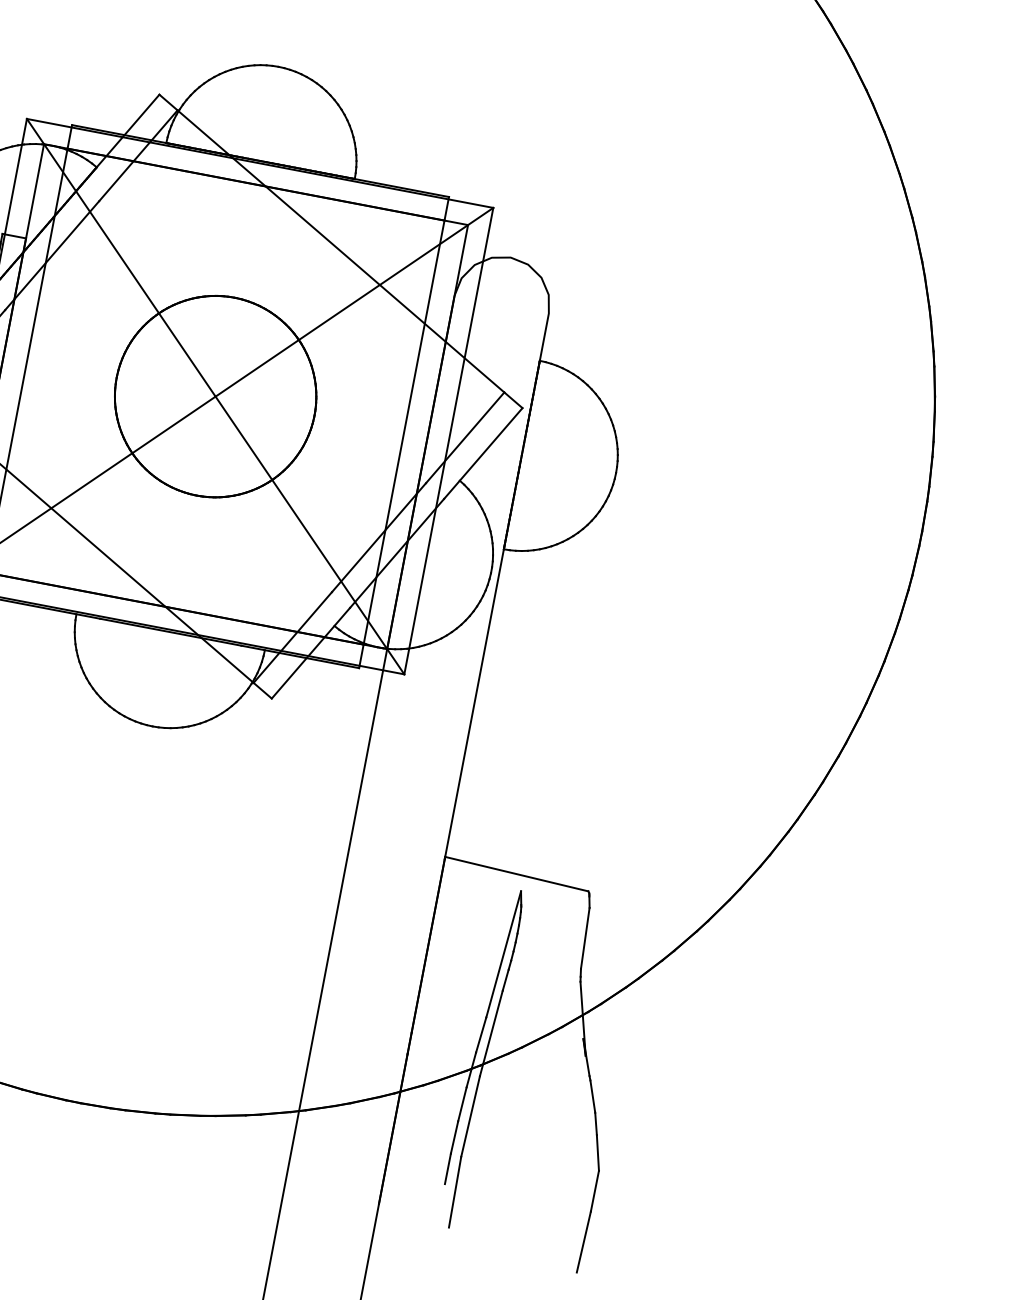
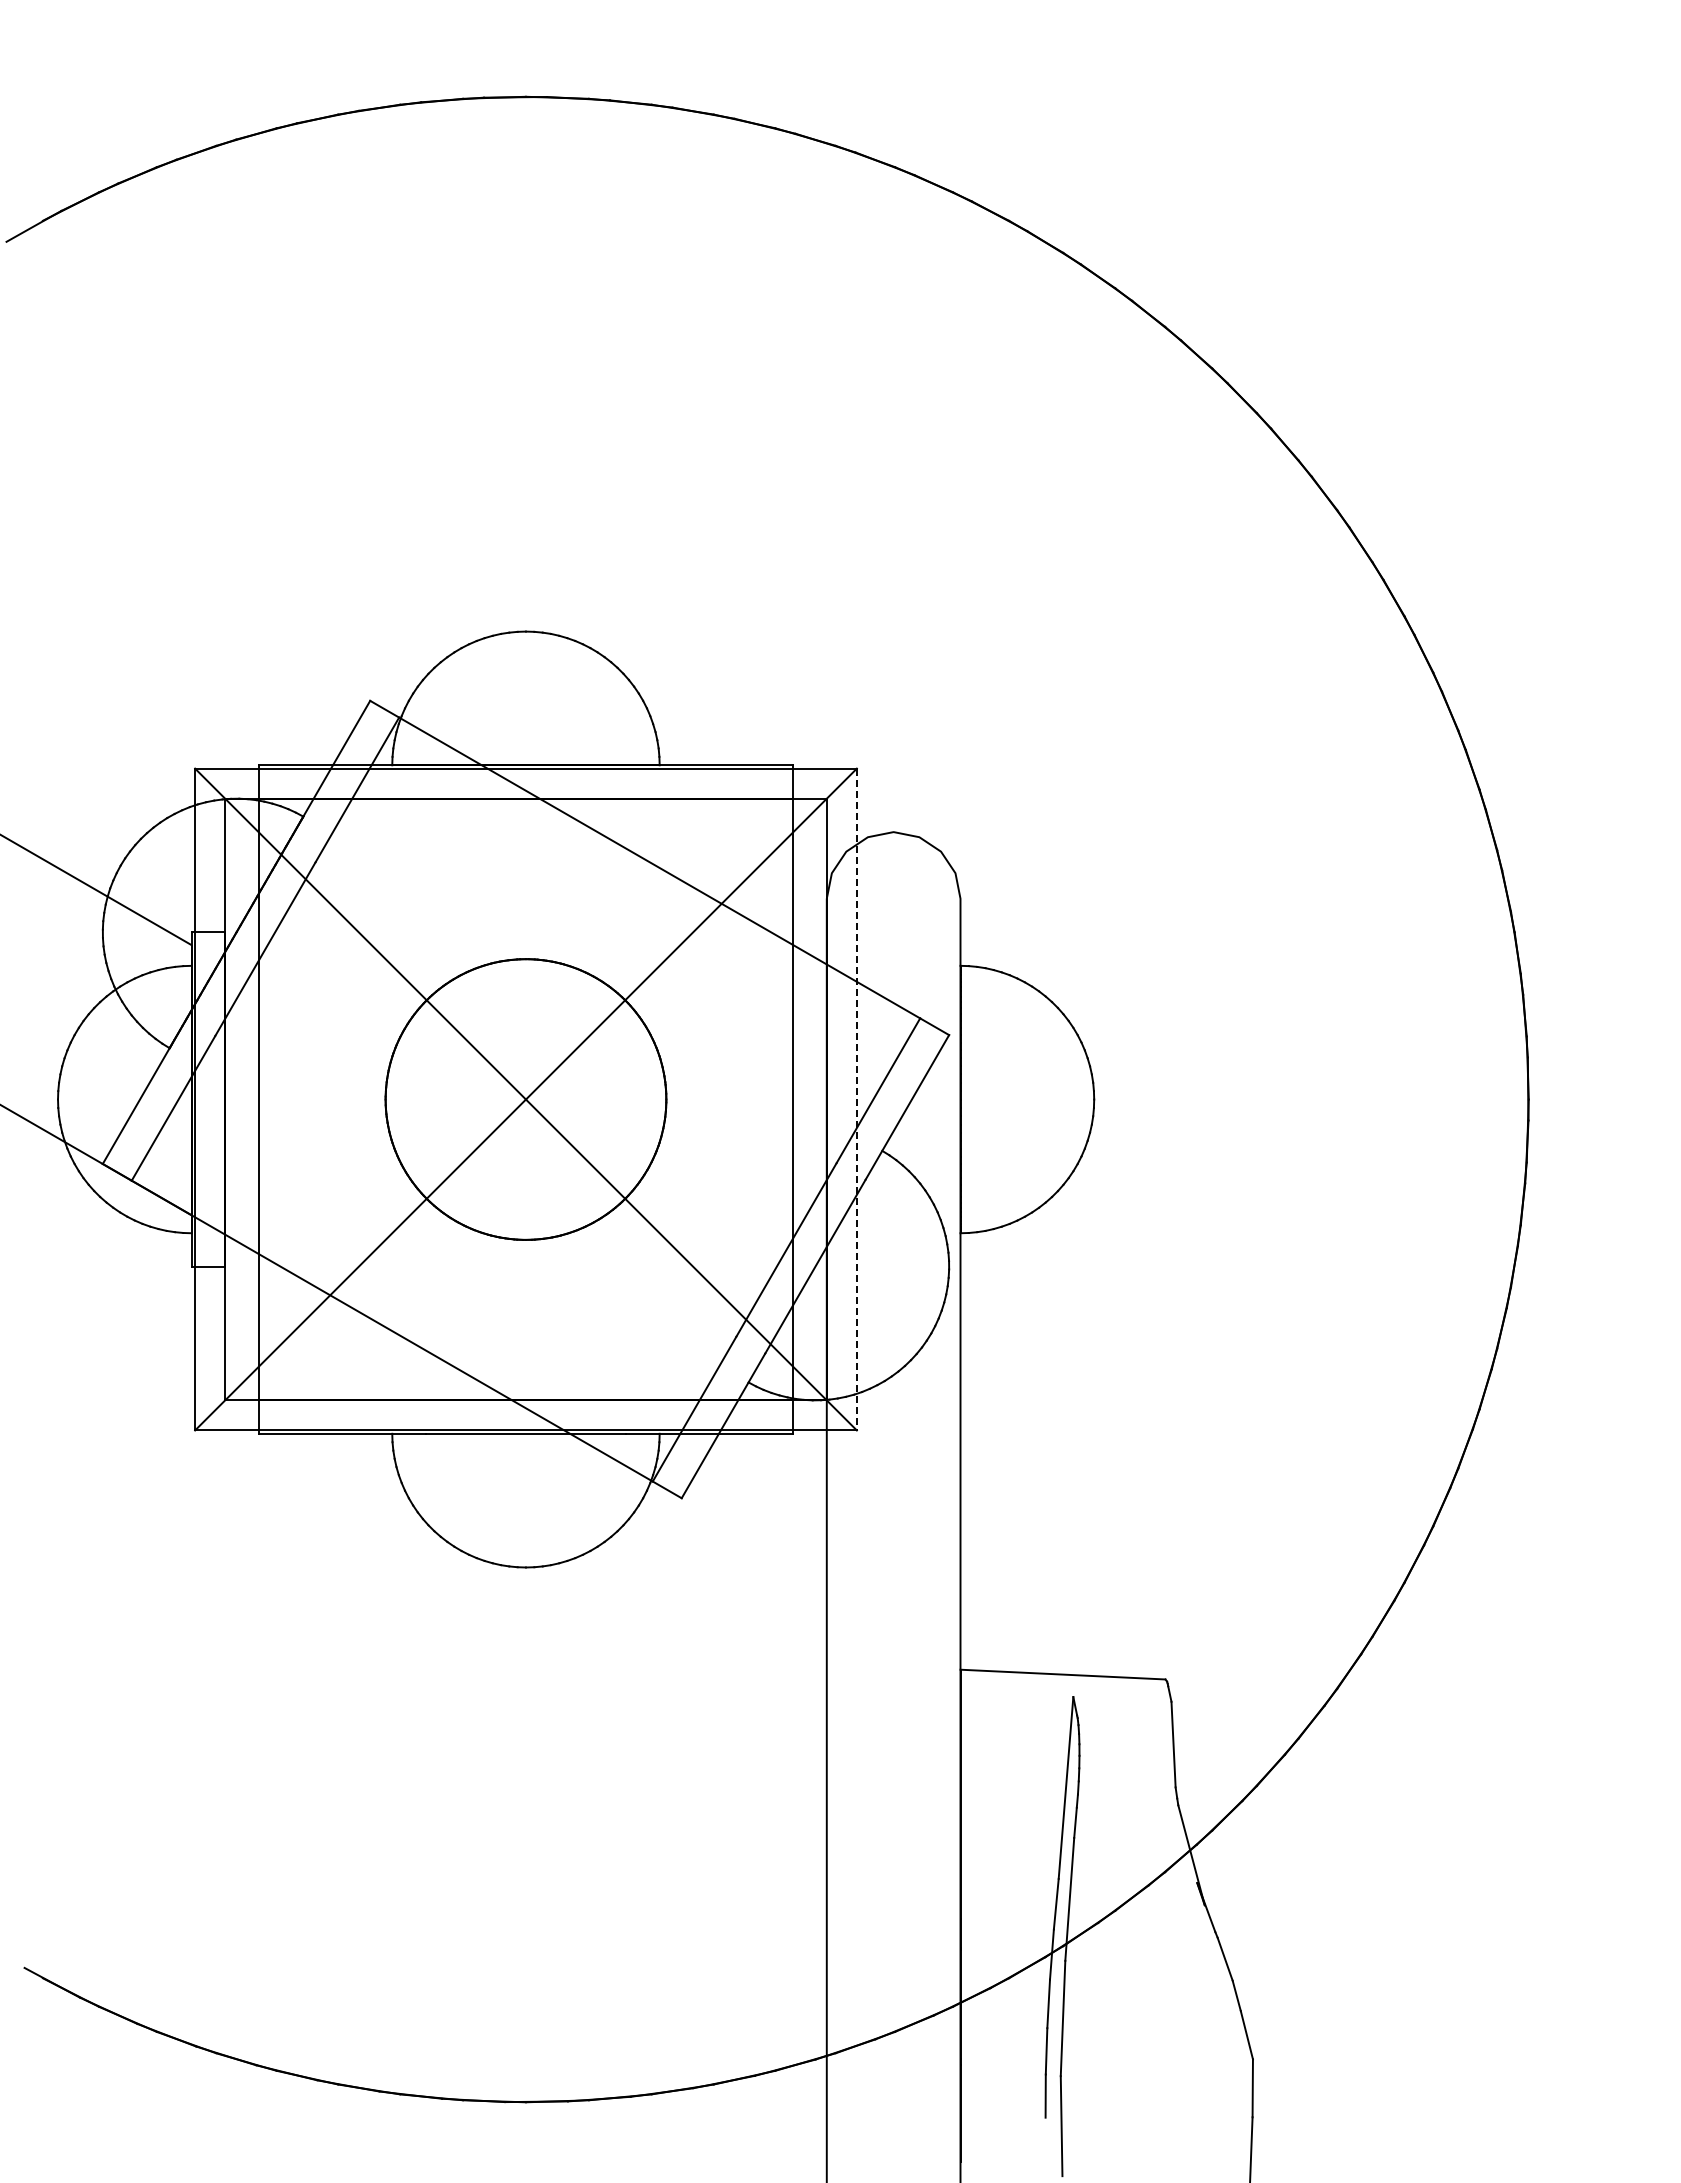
line: (448, 441) -> (856, 1099), solid -> dashed

